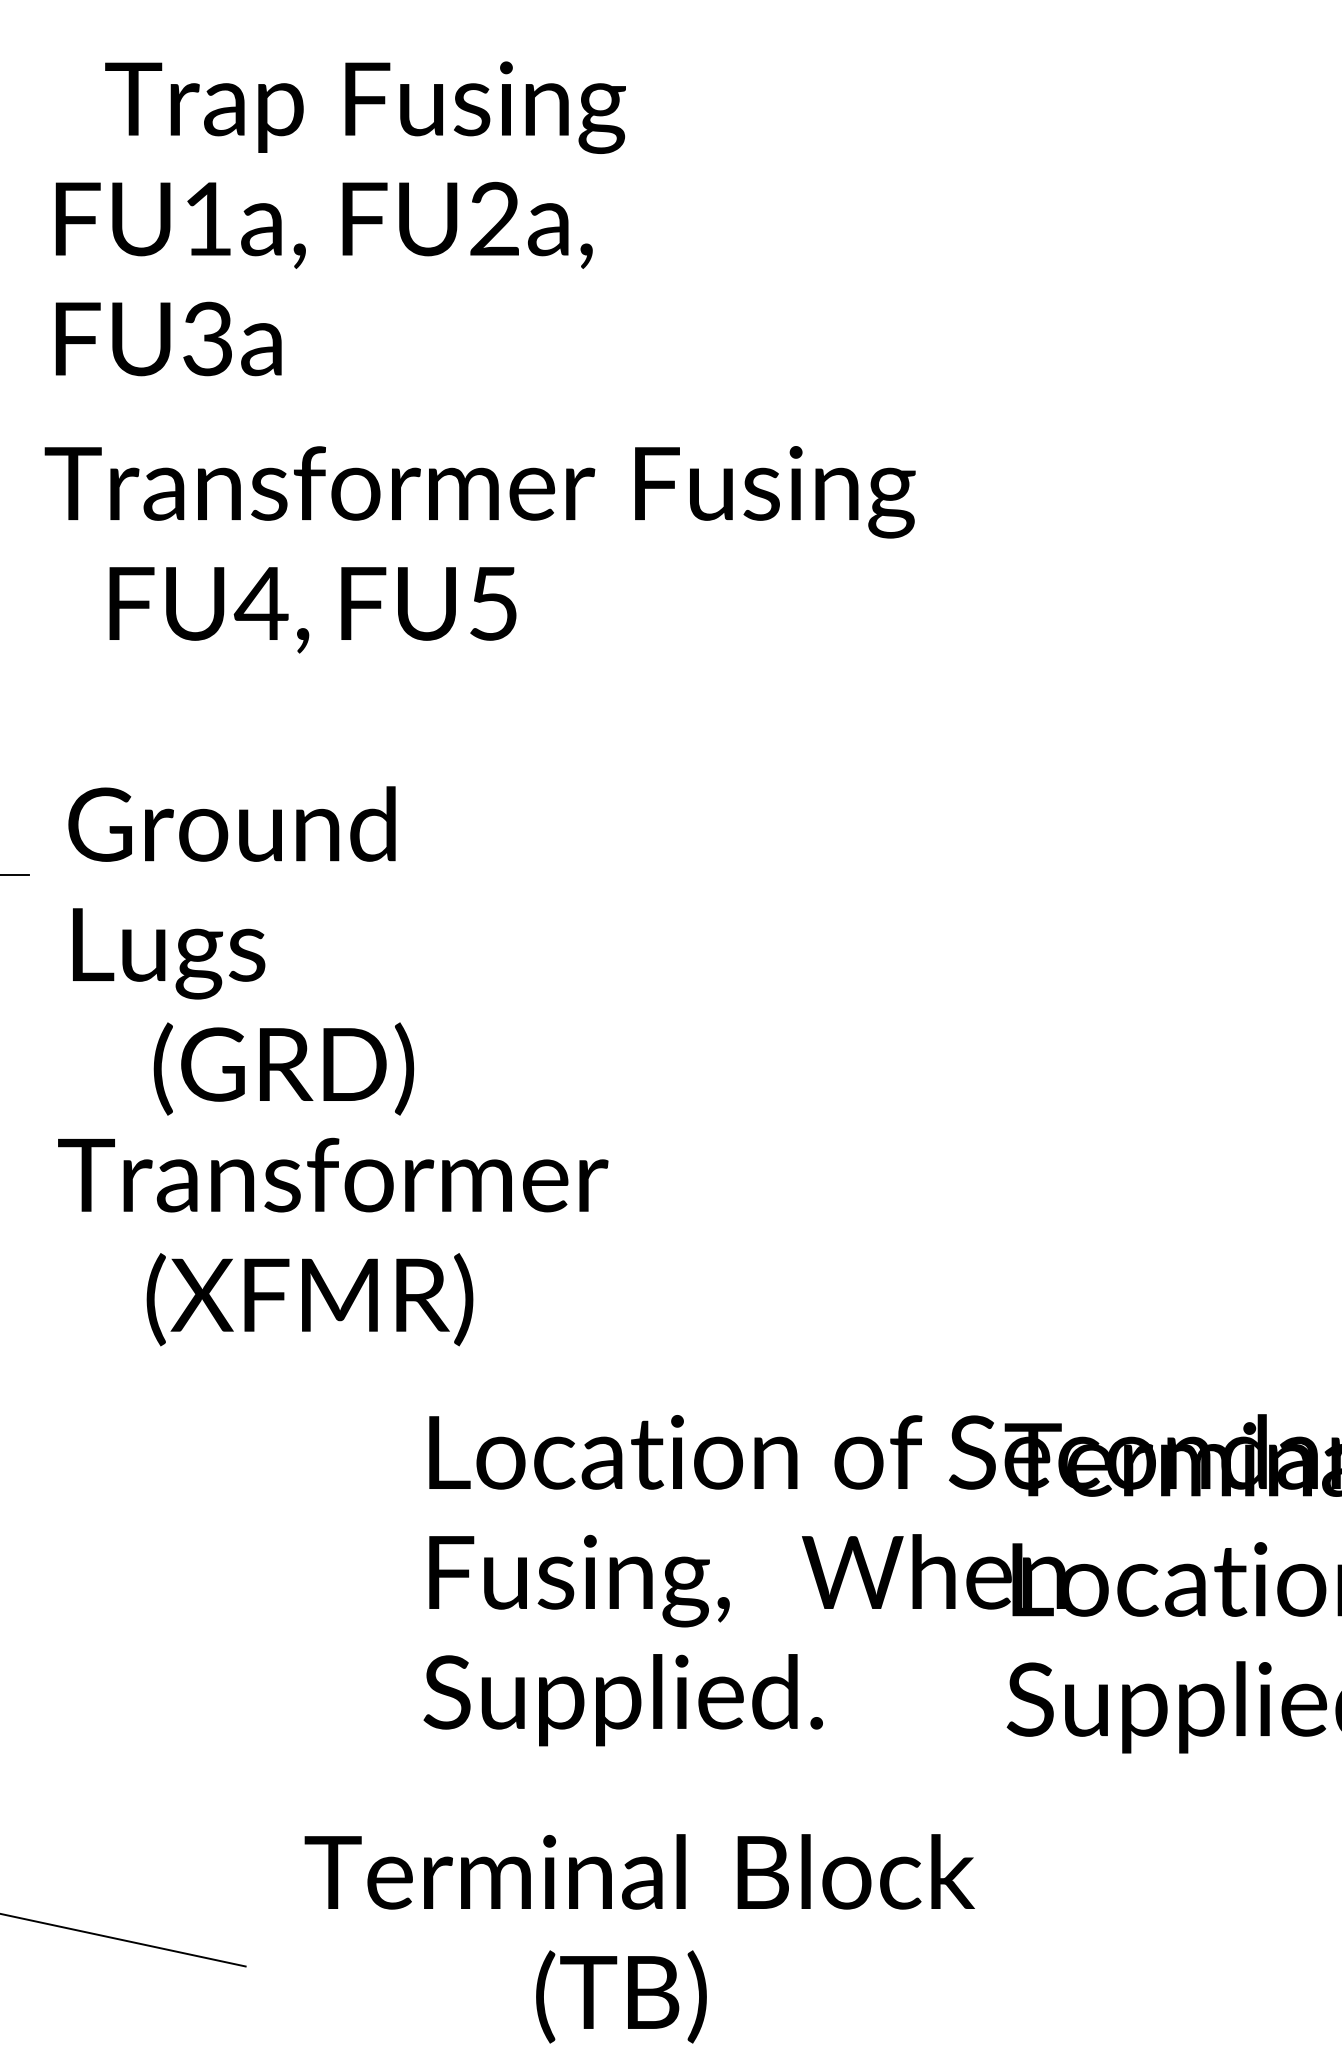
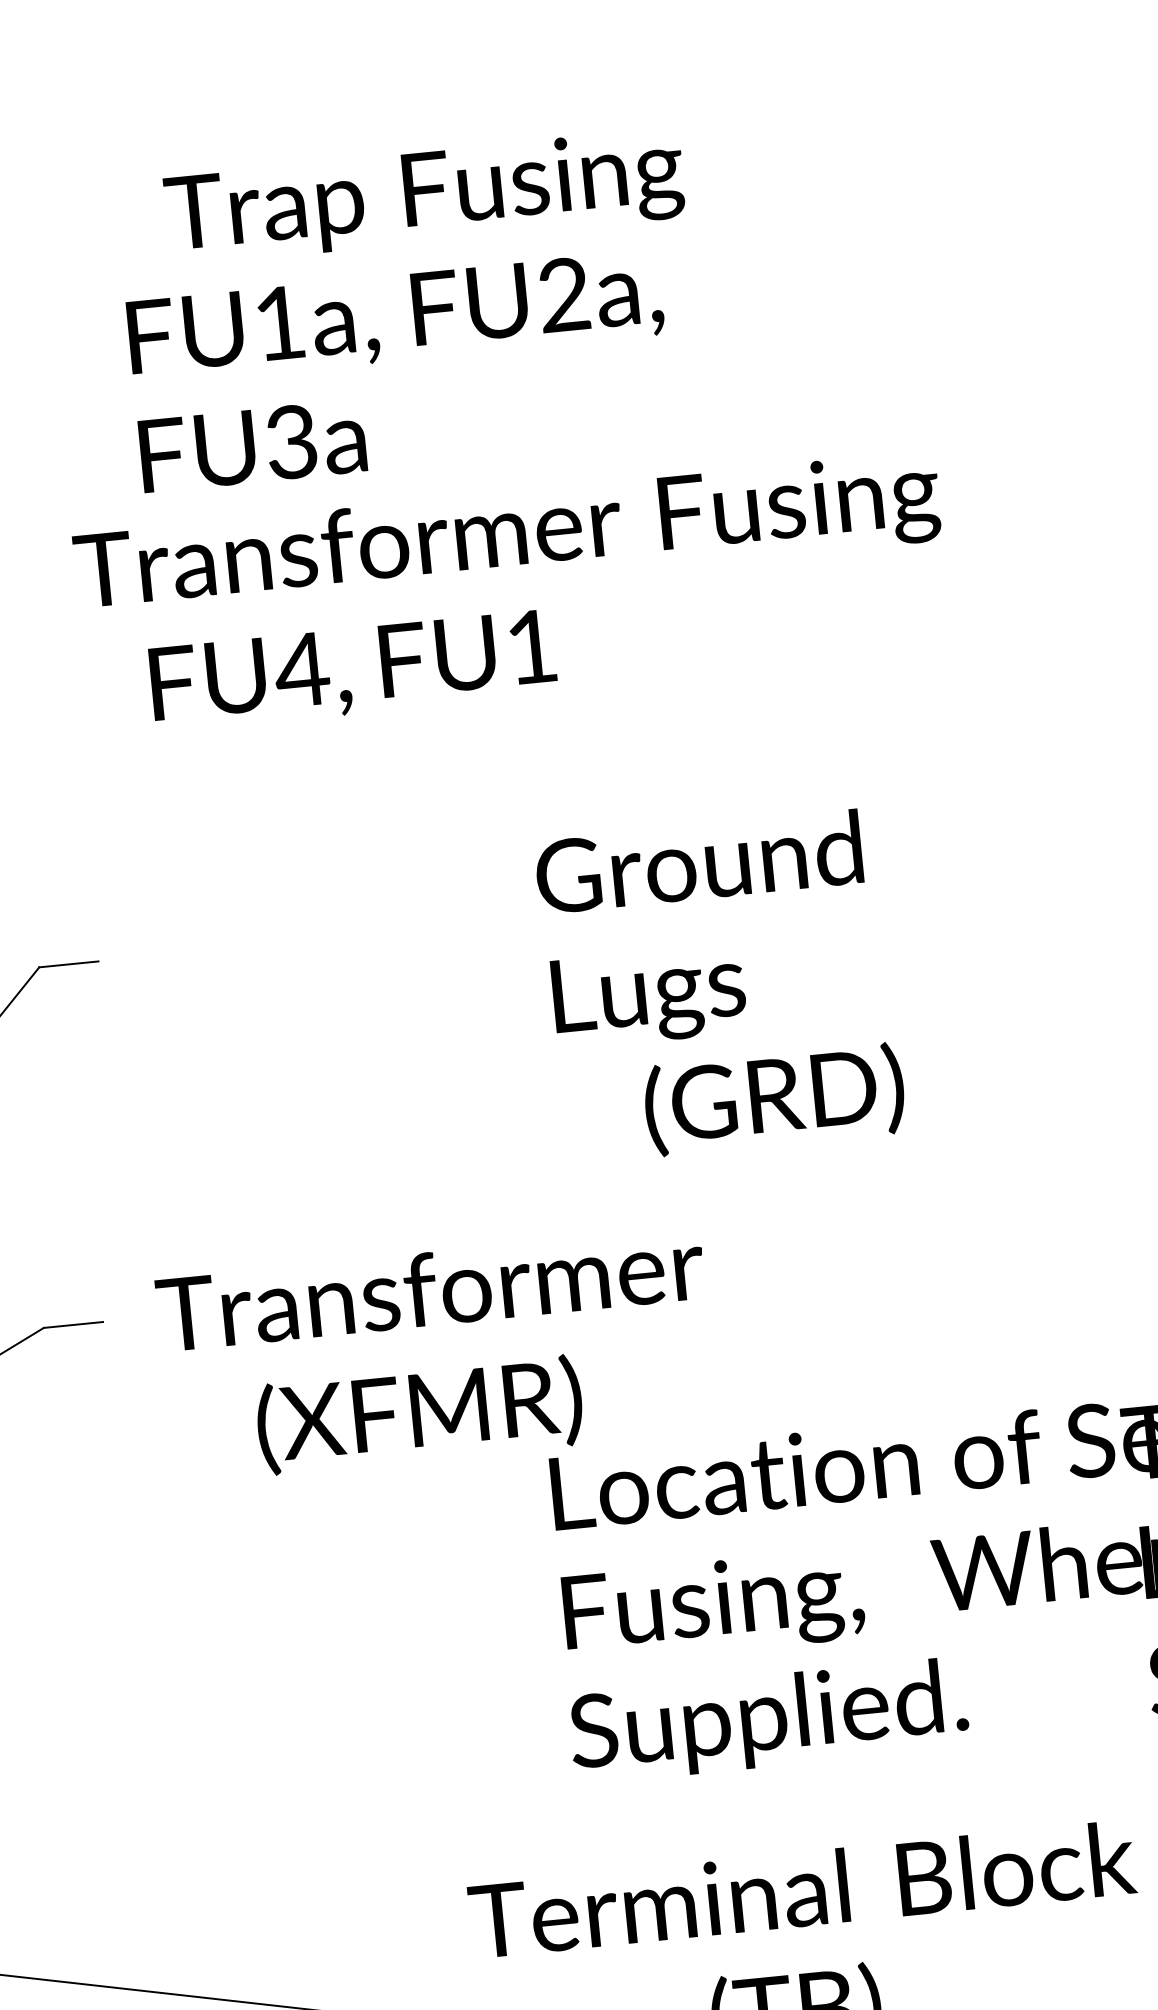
text: (340, 218) -> (411, 309), moved
text: (493, 603) -> (531, 646), FU5 -> FU1
text: (241, 950) -> (720, 986), moved
text: (333, 1241) -> (437, 1354), moved

